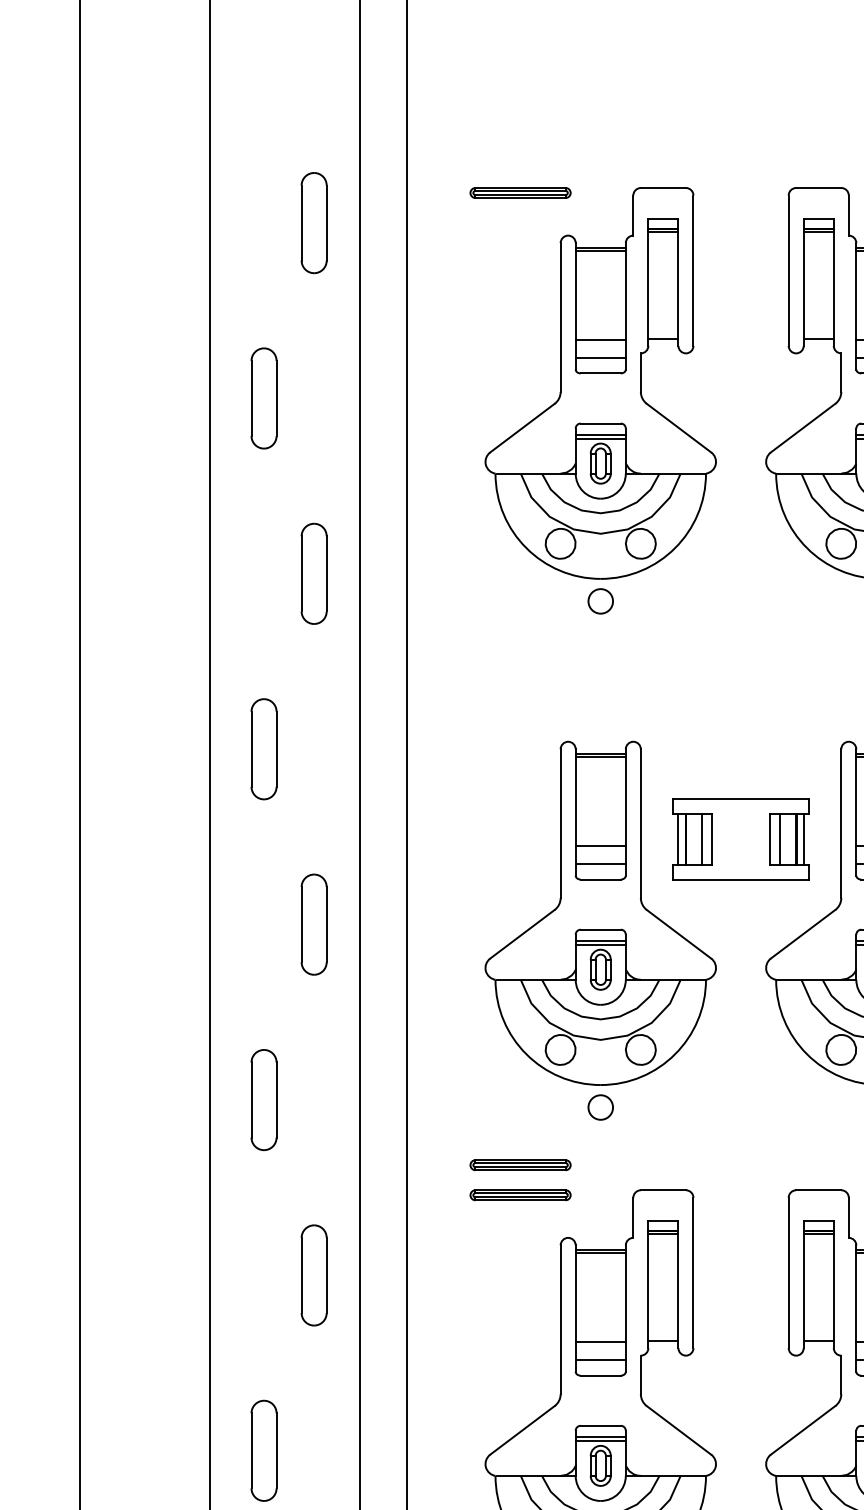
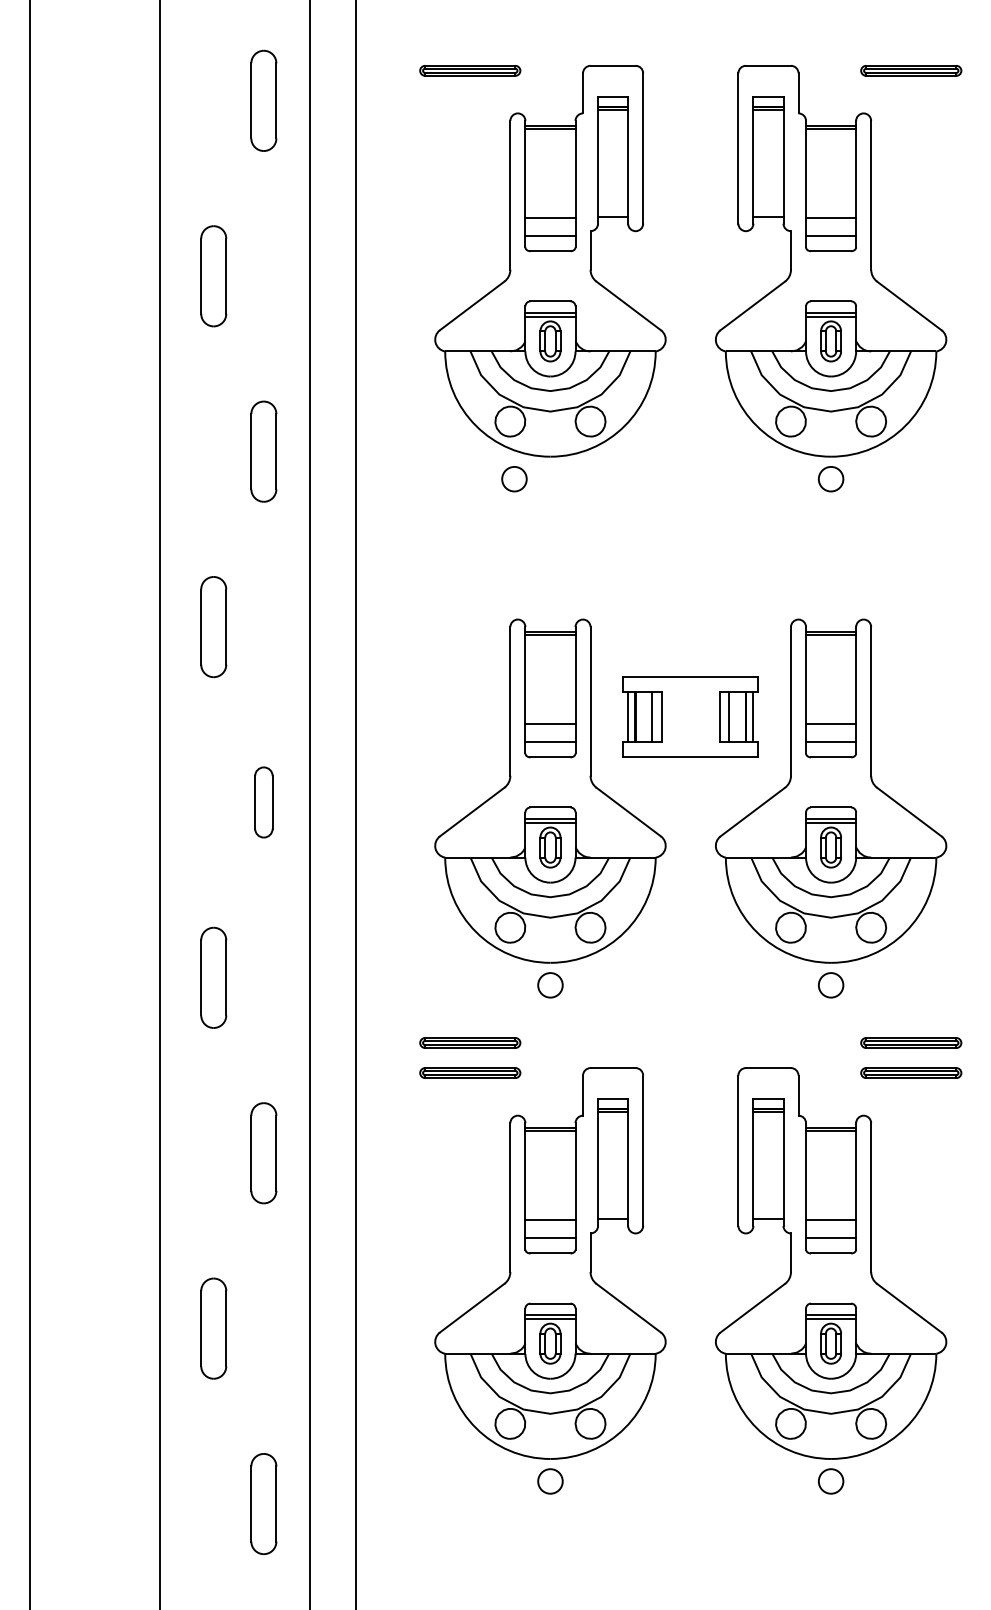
circle: (600, 601) -> (514, 479), moved
part: (313, 924) -> (263, 802), size x0.7

